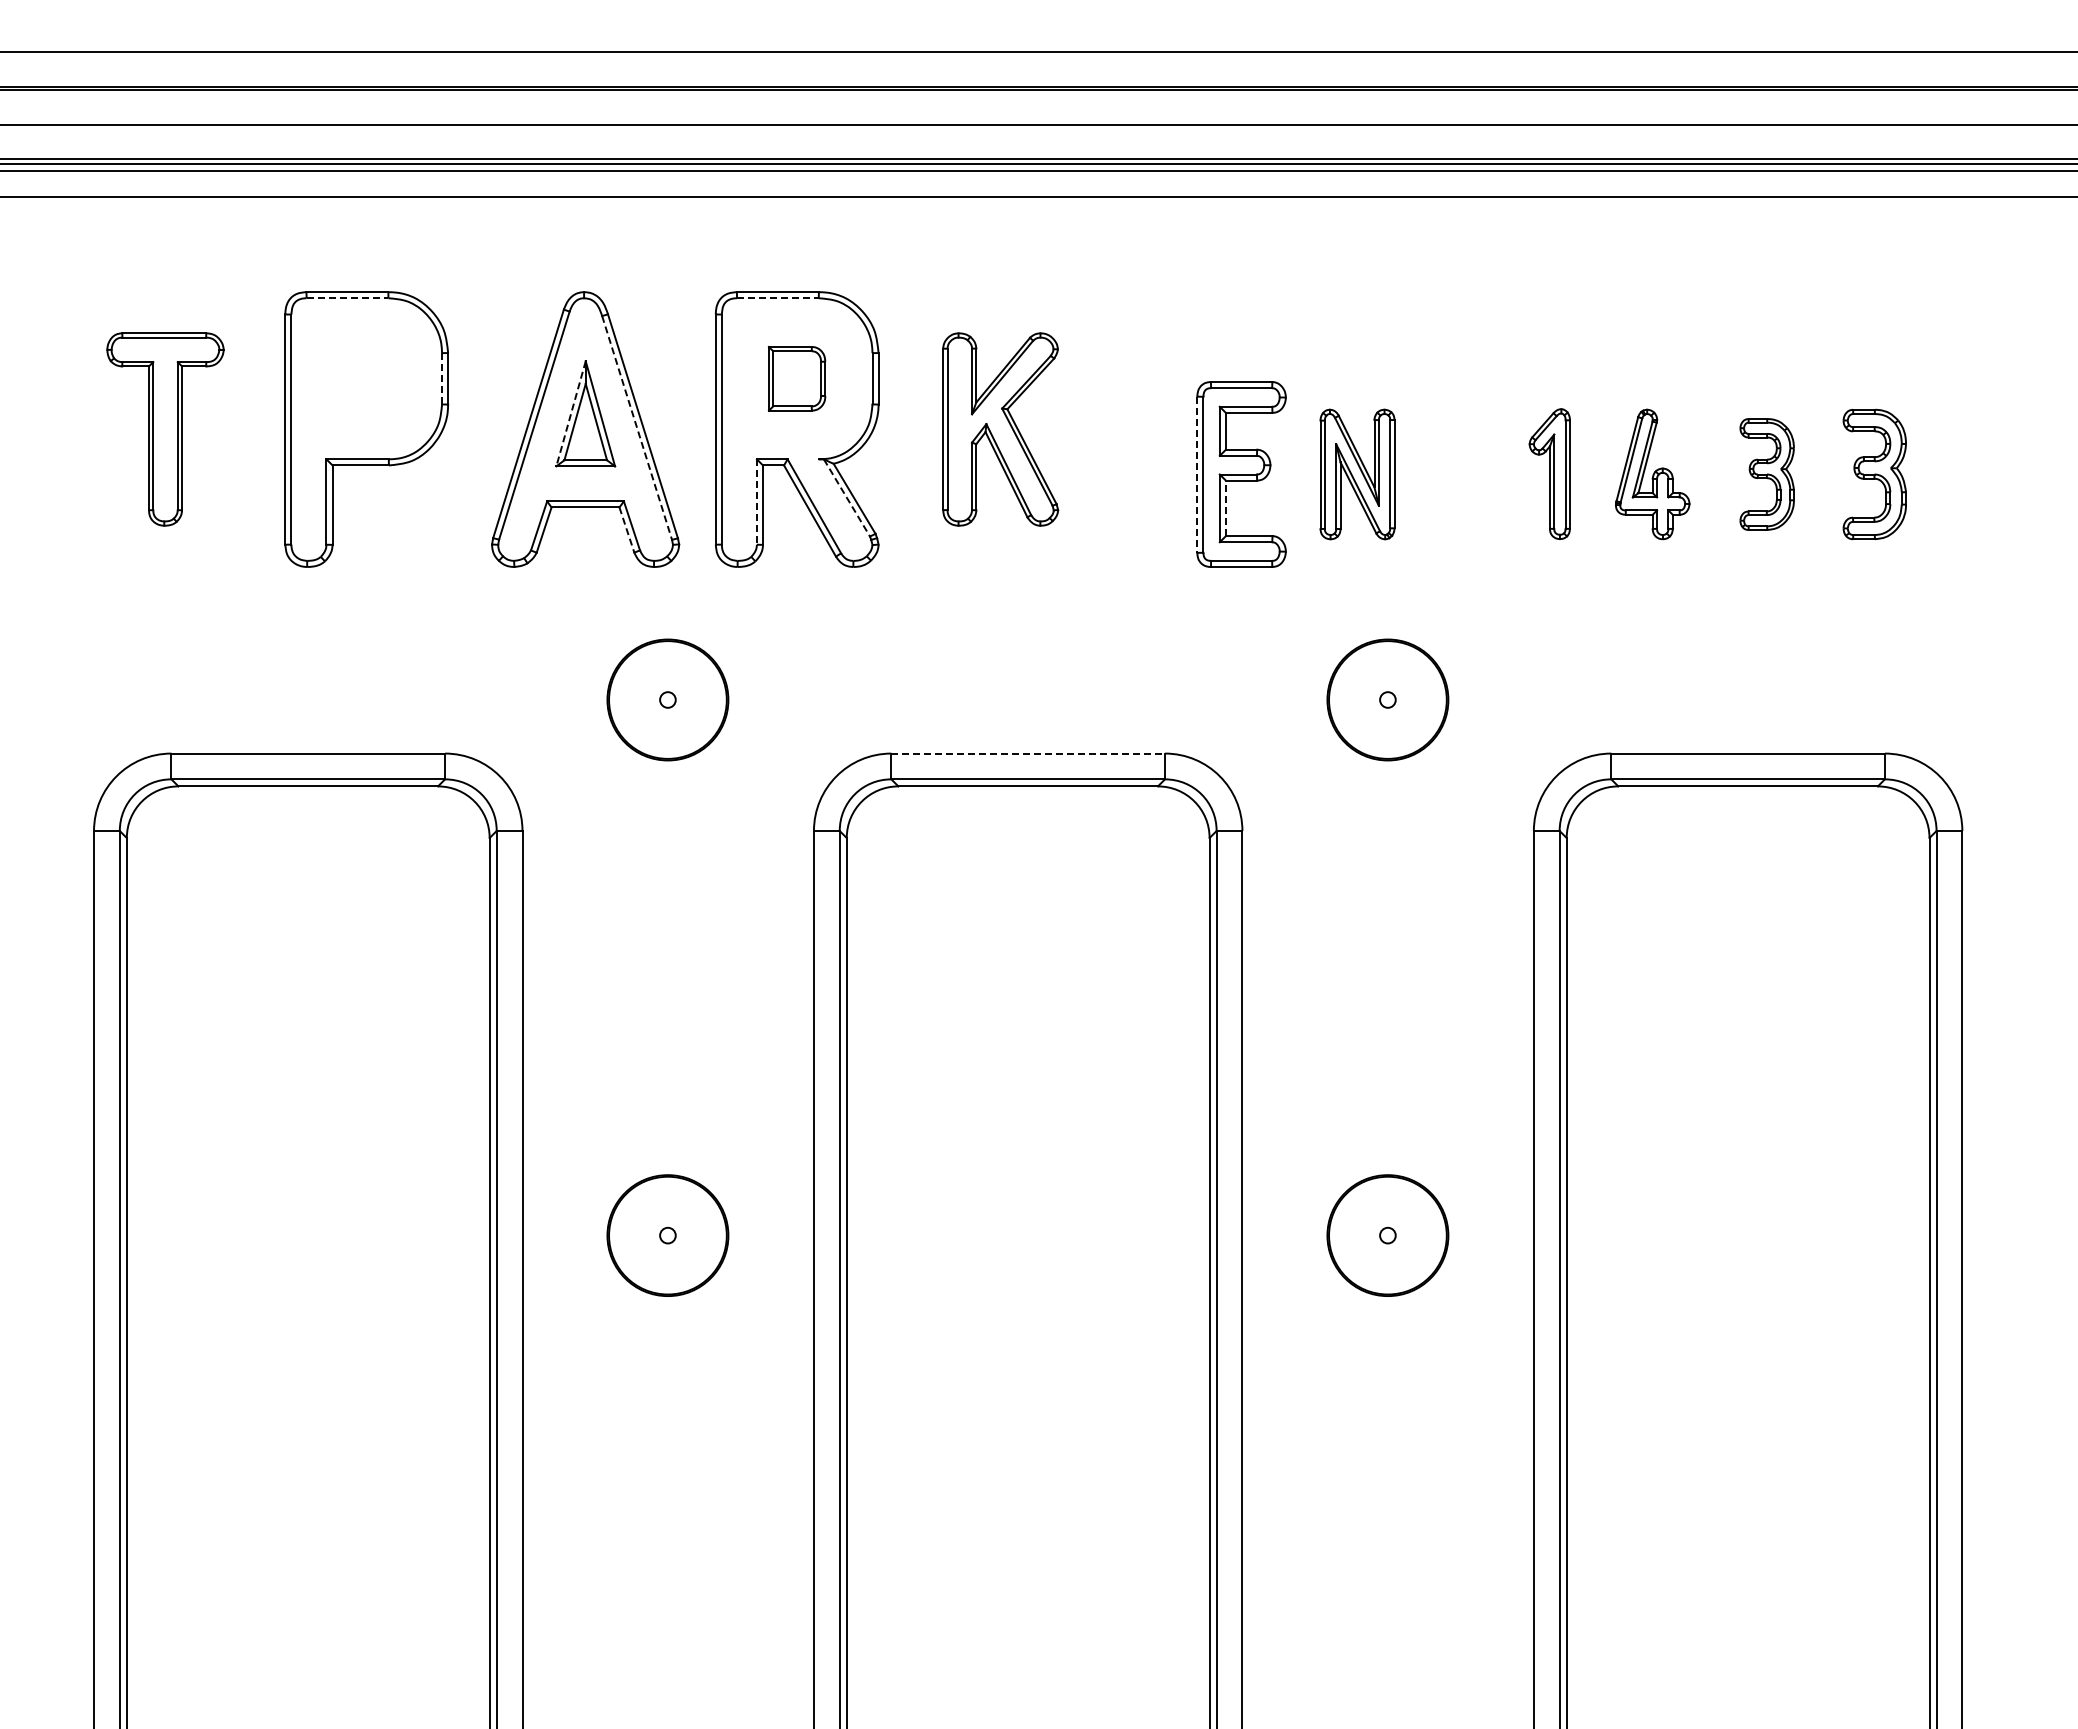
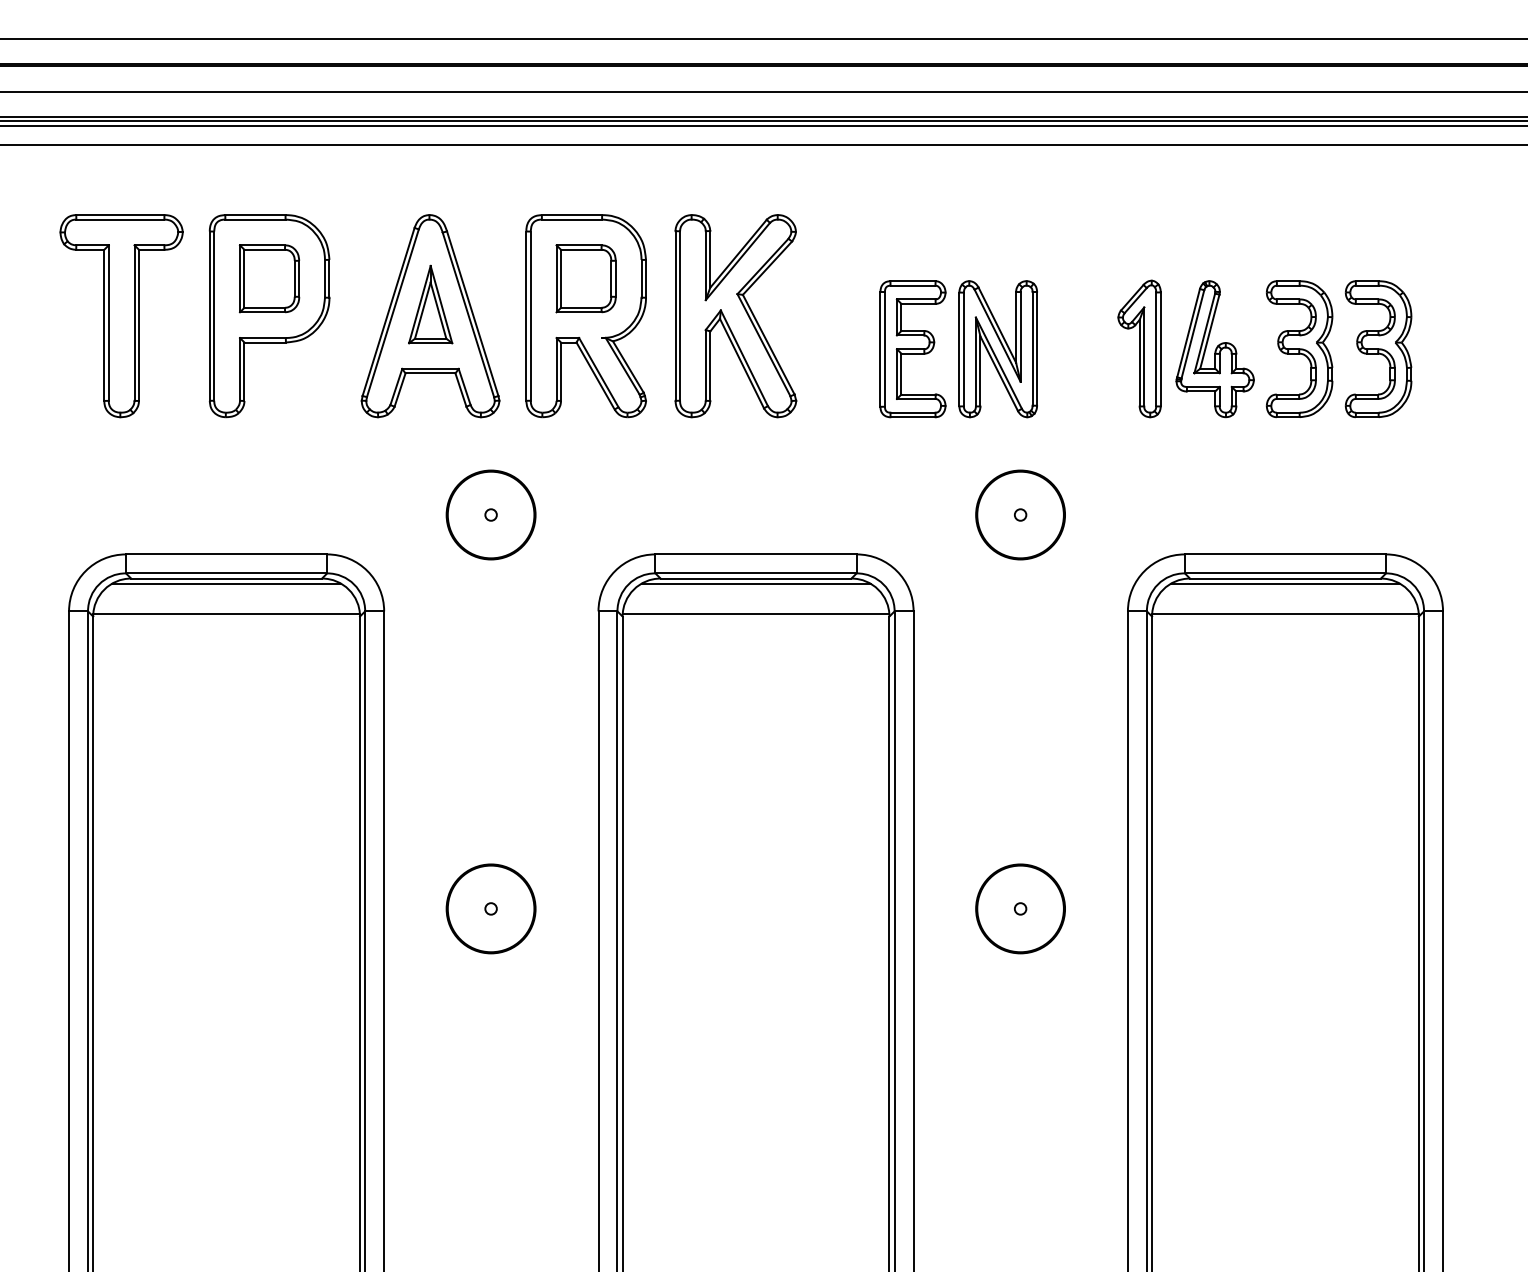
line: (347, 298) -> (255, 219), dashed -> solid
line: (777, 298) -> (571, 219), dashed -> solid
part: (366, 378) -> (269, 278), added
line: (442, 378) -> (325, 278), dashed -> solid
part: (796, 378) -> (585, 278), size x1.43
line: (571, 413) -> (420, 304), dashed -> solid
line: (637, 428) -> (468, 315), dashed -> solid
part: (165, 429) -> (121, 316), size x1.43
part: (1000, 429) -> (735, 316), size x1.43
part: (1549, 473) -> (1139, 348), size x1.43
part: (1357, 474) -> (998, 349), size x1.43
part: (1652, 474) -> (1215, 349), size x1.43
part: (1766, 474) -> (1299, 349), size x1.67
part: (1874, 474) -> (1378, 349), size x1.43
line: (1197, 475) -> (880, 349), dashed -> solid
line: (846, 497) -> (622, 366), dashed -> solid
line: (756, 502) -> (556, 369), dashed -> solid
line: (1225, 508) -> (901, 374), dashed -> solid
line: (626, 530) -> (460, 390), dashed -> solid
line: (1028, 753) -> (756, 554), dashed -> solid
line: (307, 793) -> (226, 583), added
line: (1027, 793) -> (755, 583), added
line: (1747, 793) -> (1285, 583), added
line: (307, 834) -> (226, 613), added
line: (1027, 834) -> (755, 613), added
line: (1747, 834) -> (1285, 613), added

